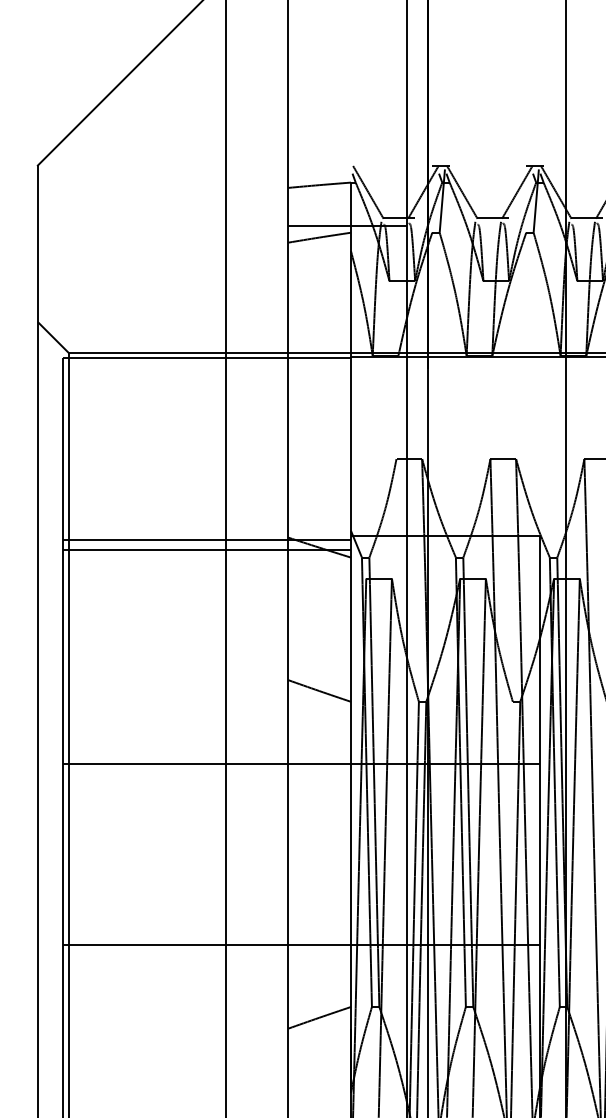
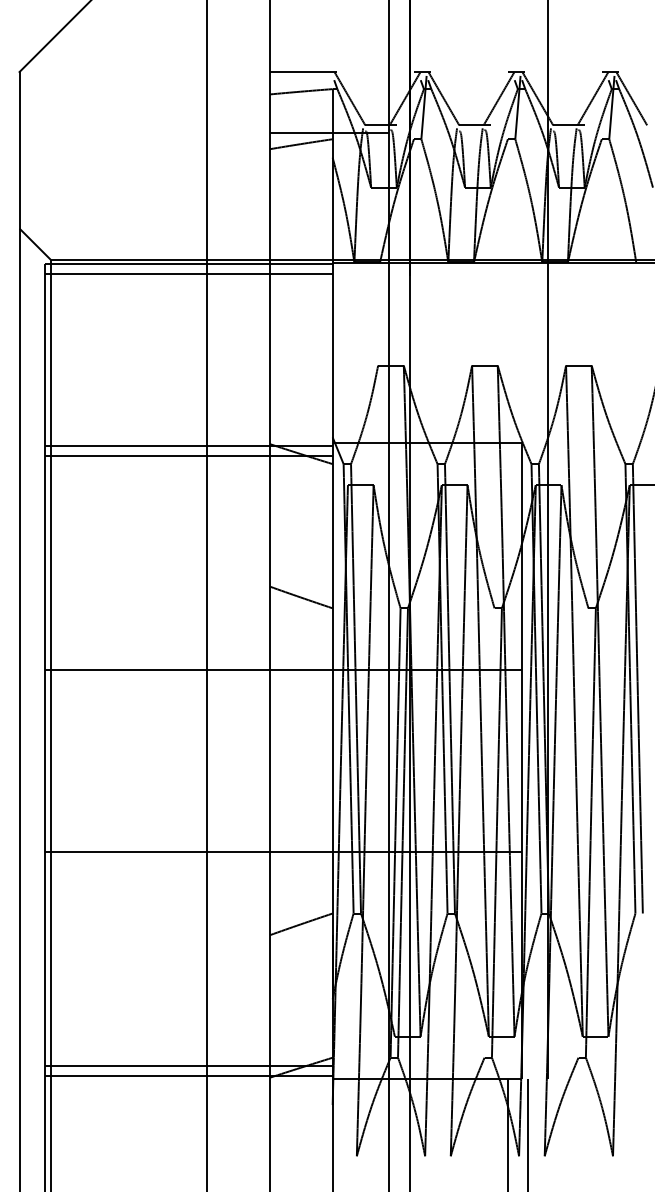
line: (321, 165) -> (303, 72), added
line: (206, 366) -> (188, 273), added

